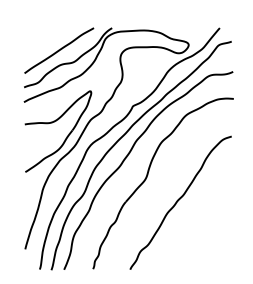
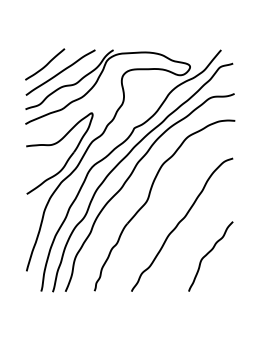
curve: (44, 42) -> (45, 64), added
curve: (207, 232) -> (208, 254), added

